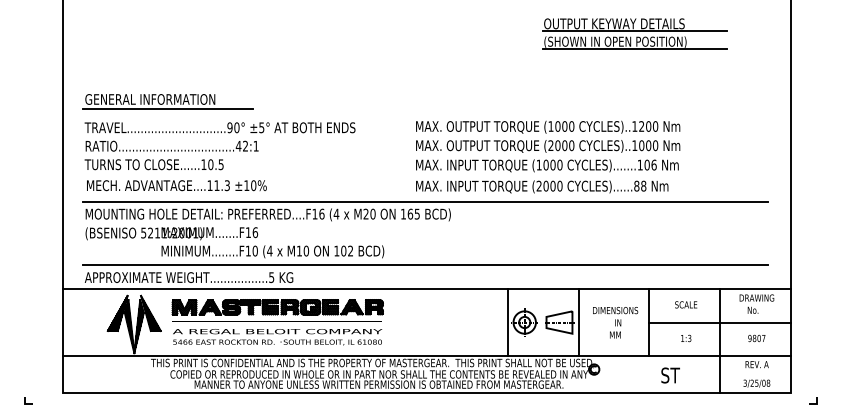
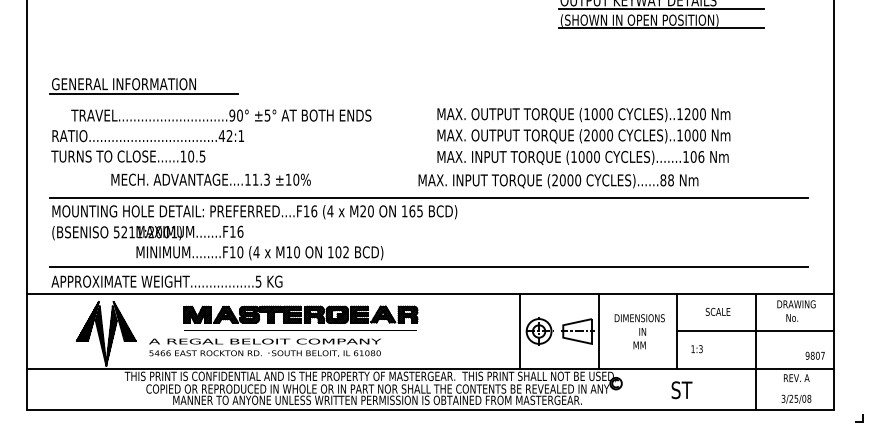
text: (219, 127) -> (220, 115), moved
text: (548, 146) -> (584, 136), moved
text: (176, 185) -> (210, 179), moved
part: (277, 310) -> (300, 318), moved
text: (686, 338) -> (697, 349), moved
text: (756, 338) -> (814, 355), moved
text: (670, 375) -> (681, 390), moved

